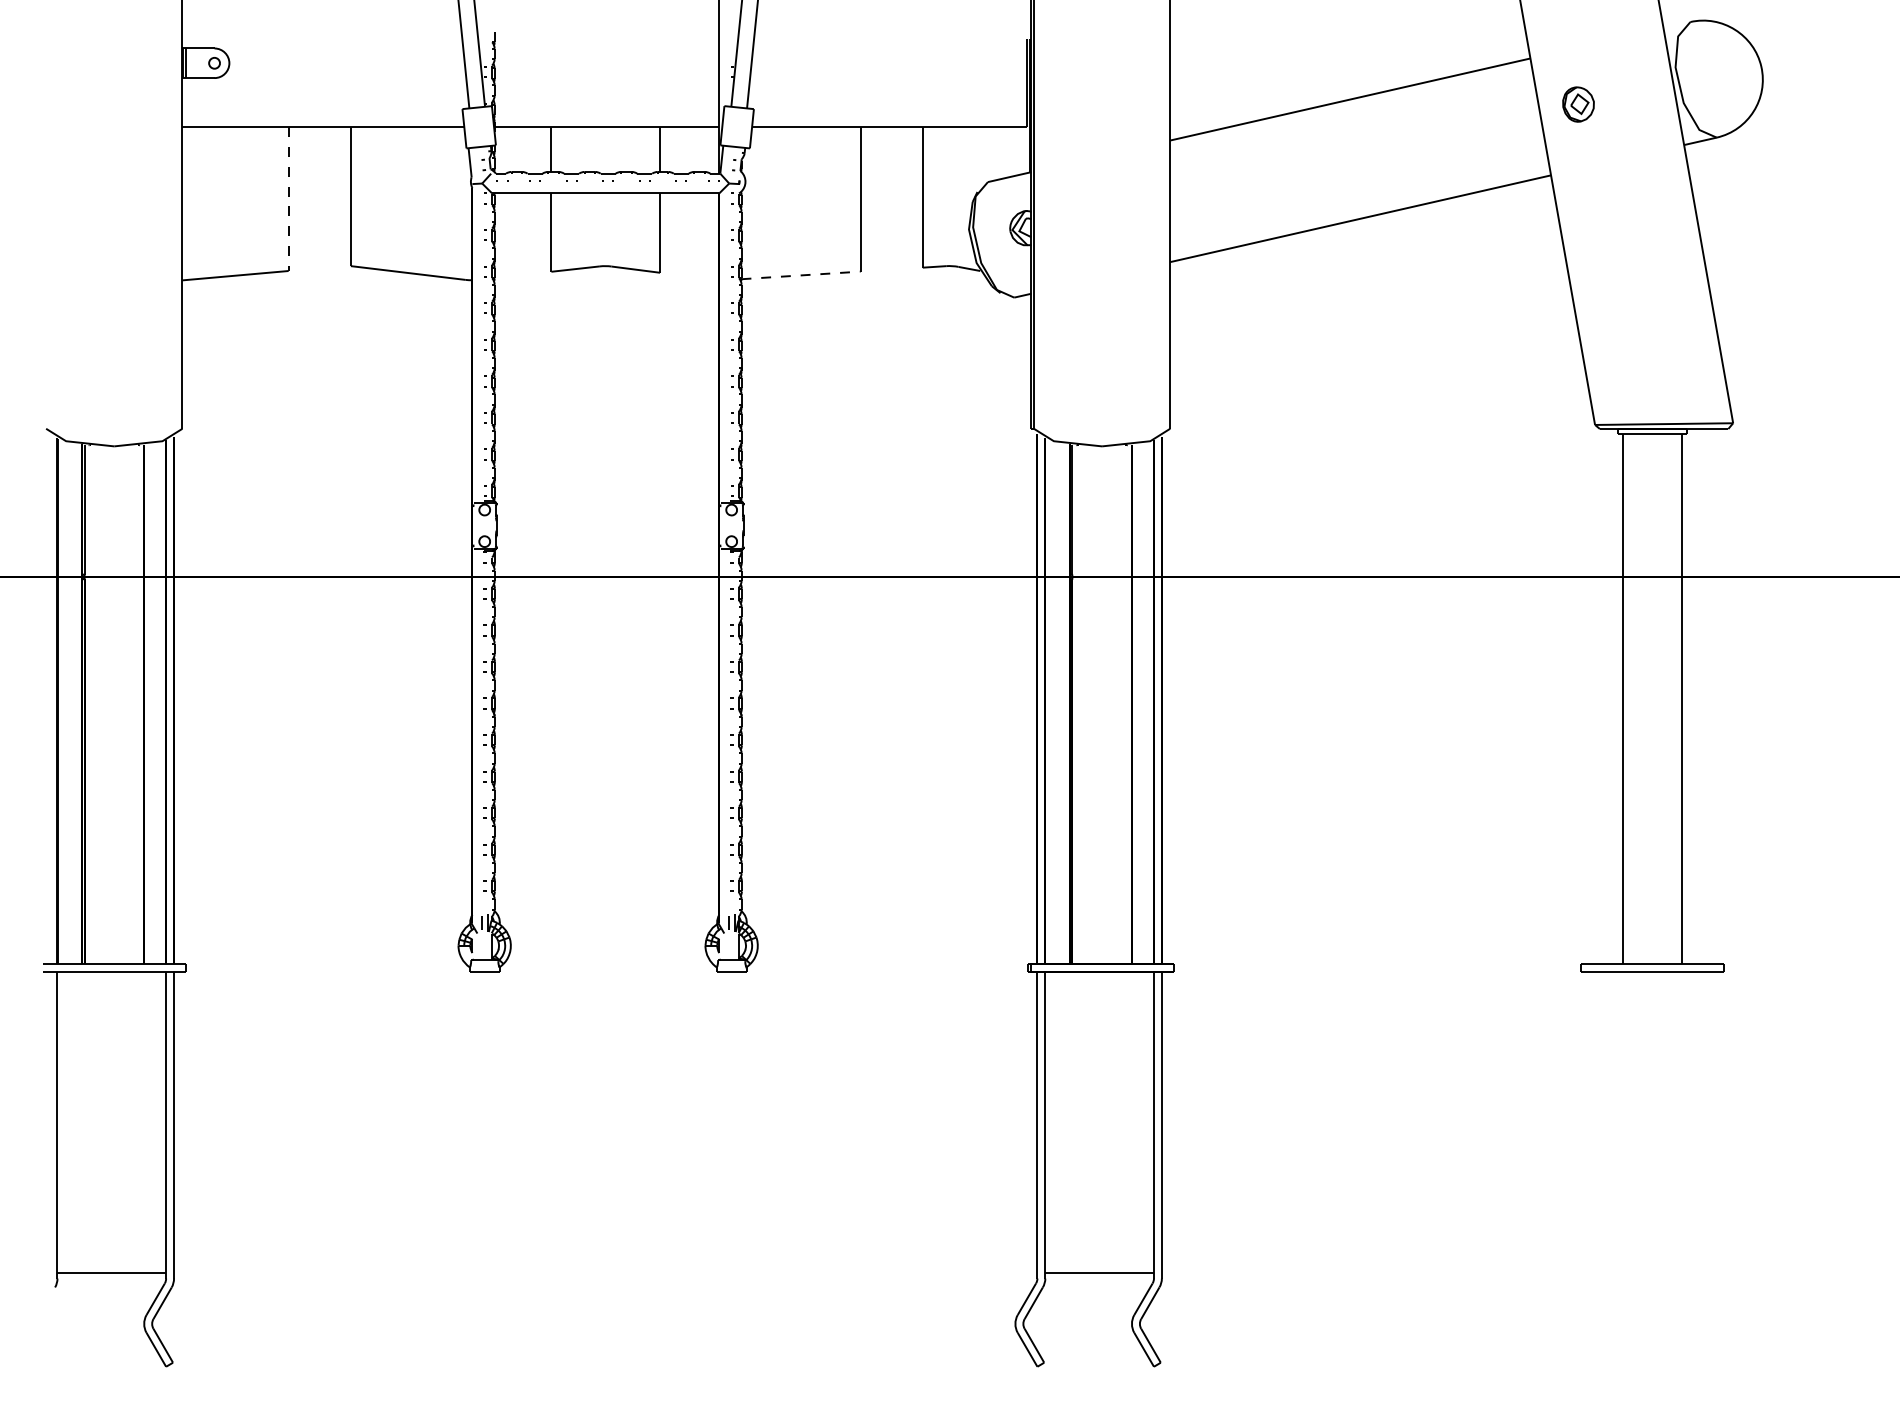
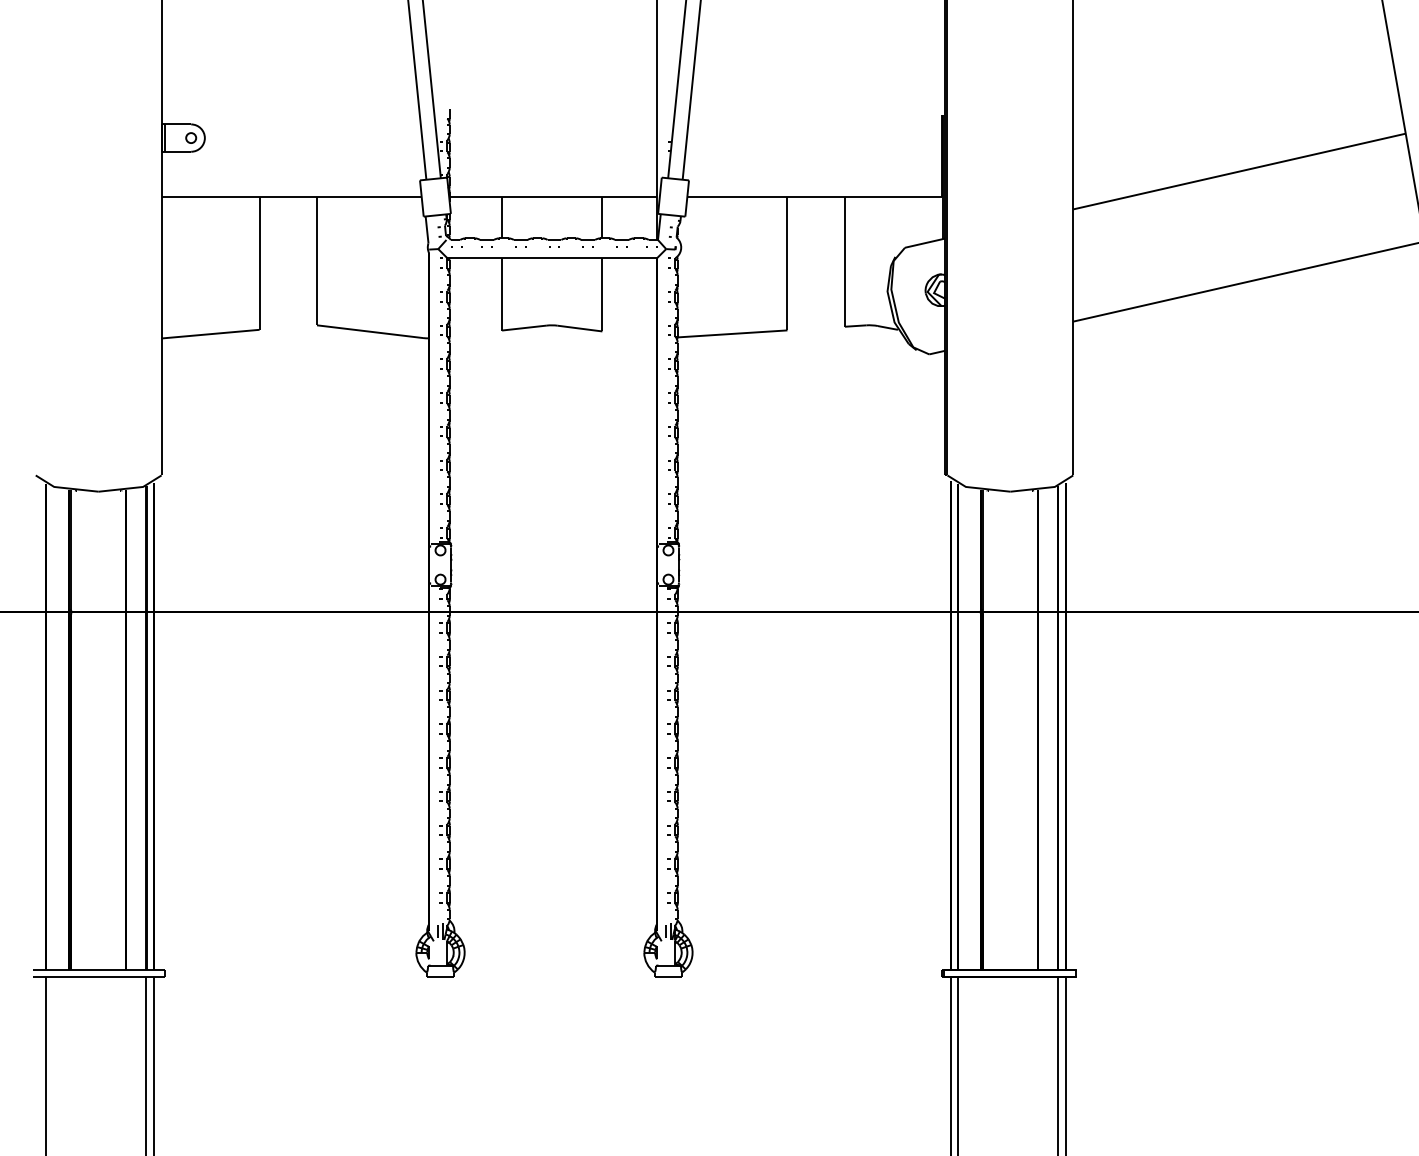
line: (288, 199) -> (259, 263), dashed -> solid
line: (801, 275) -> (732, 333), dashed -> solid

